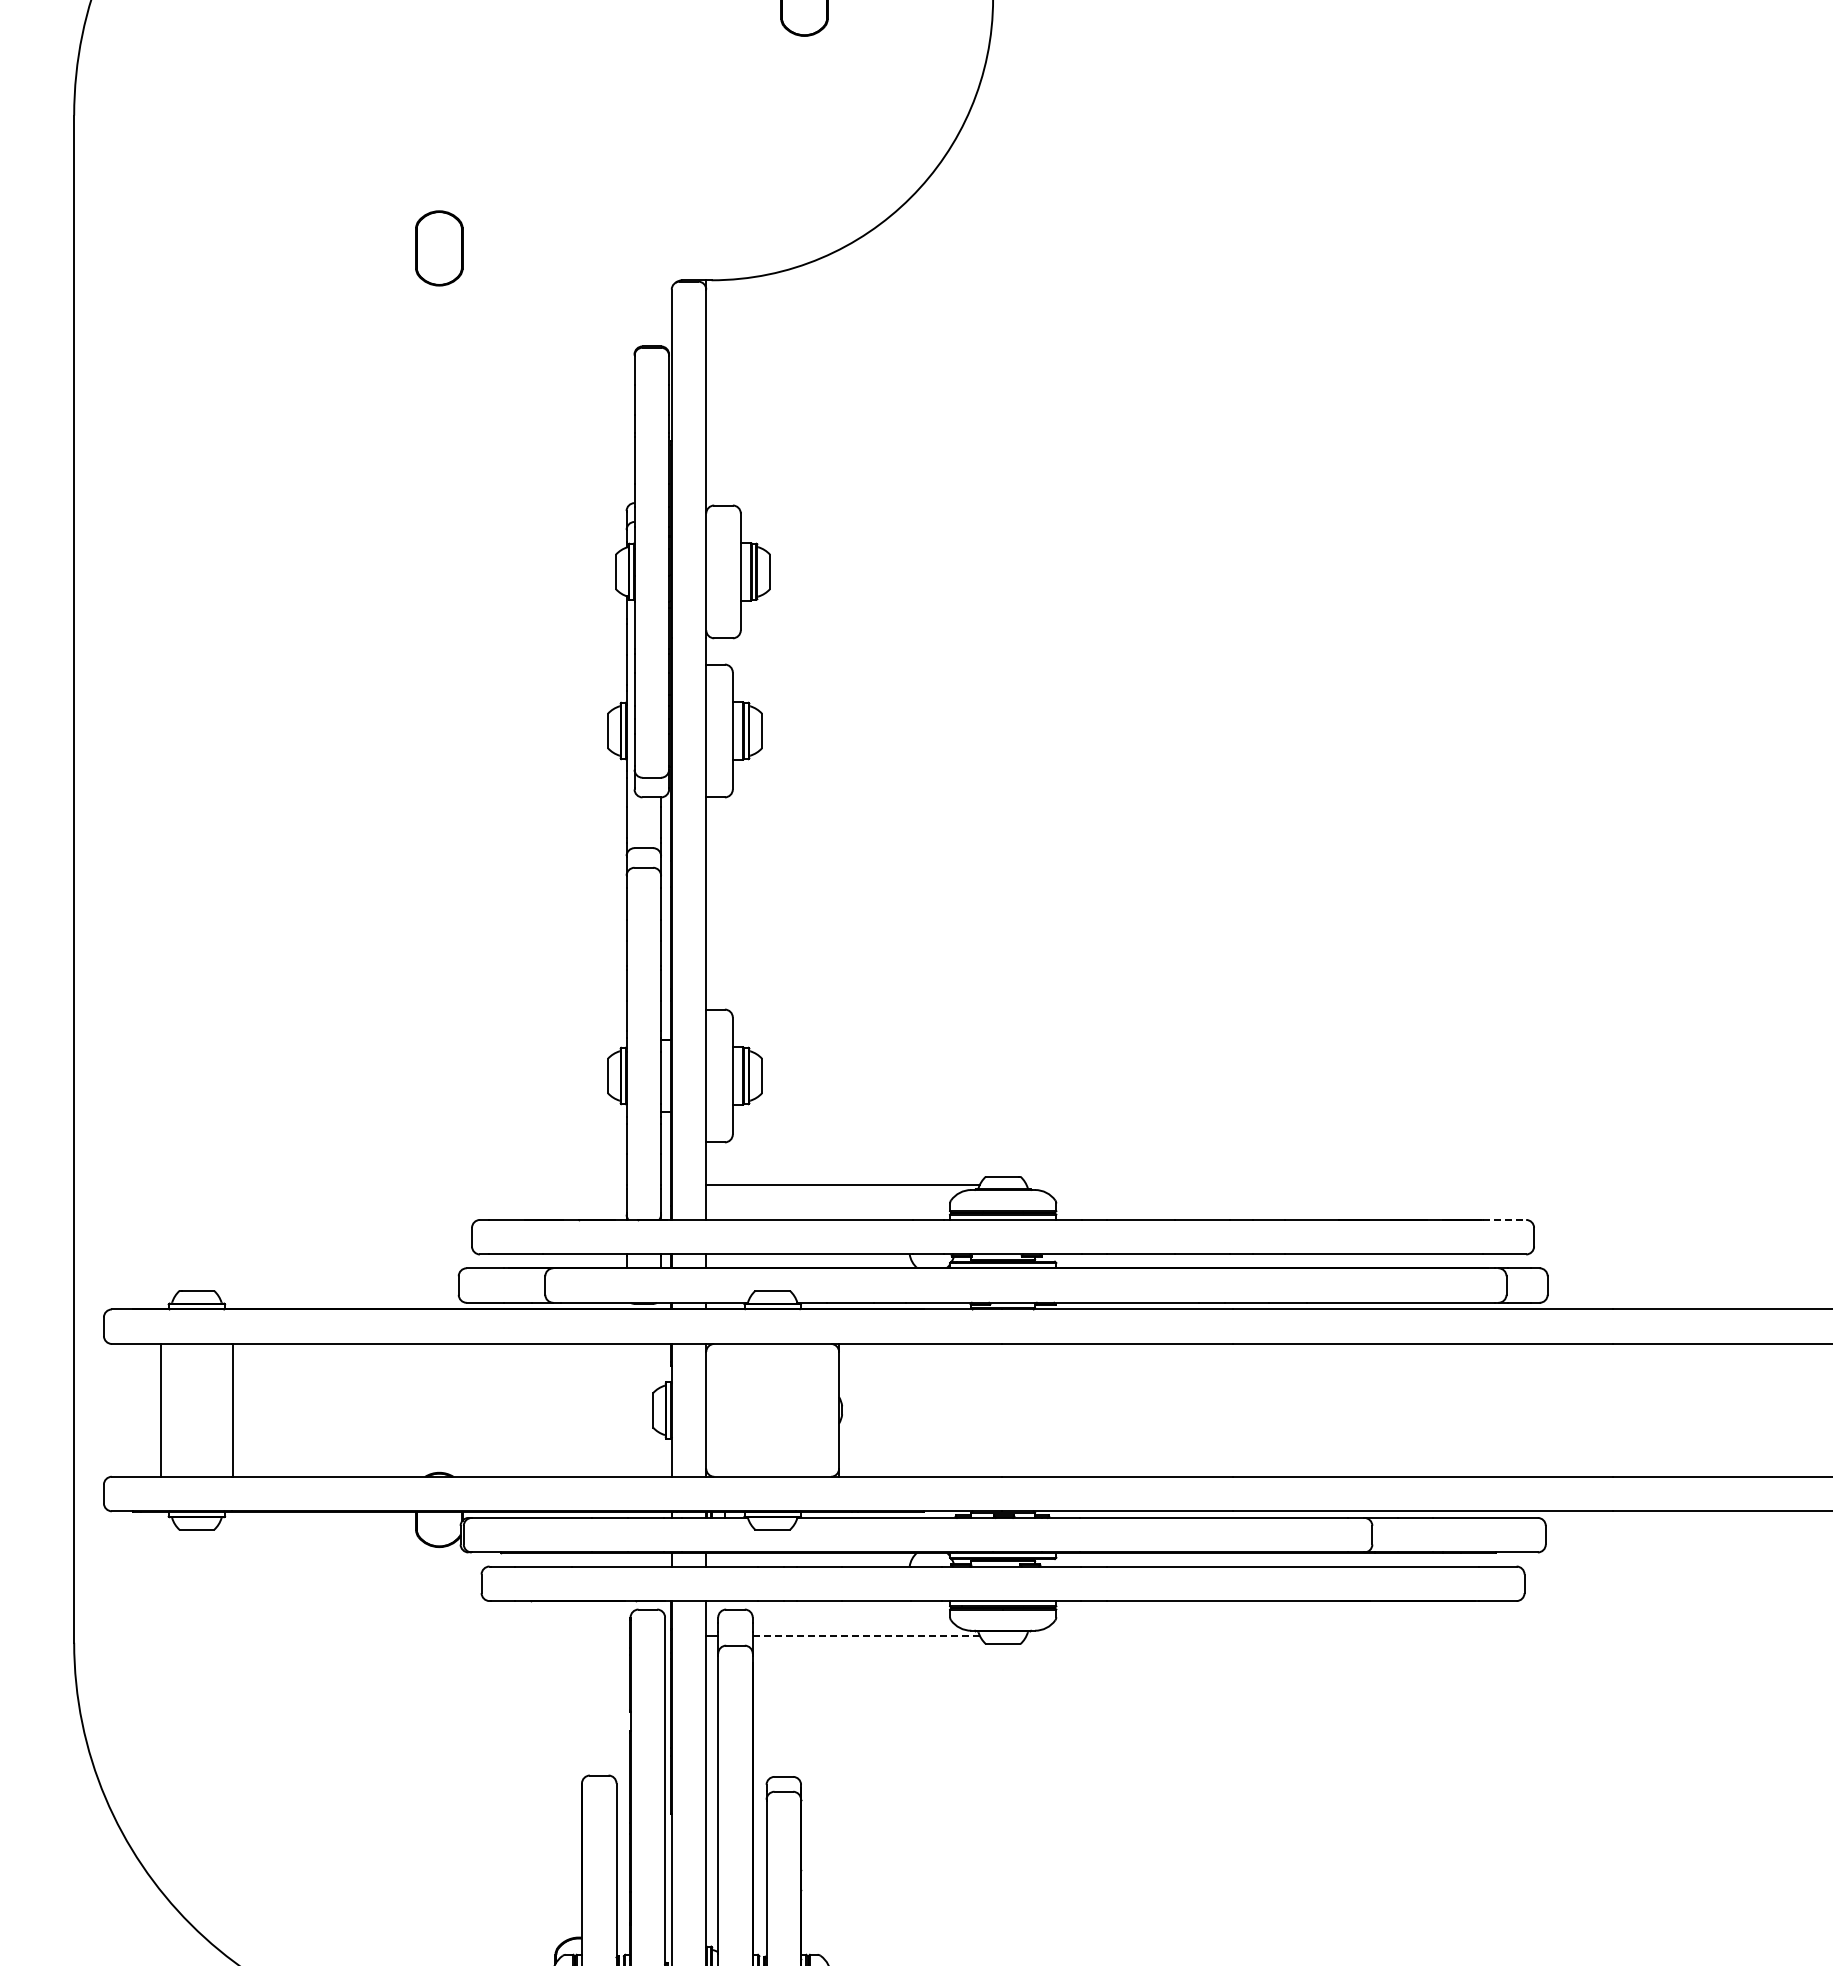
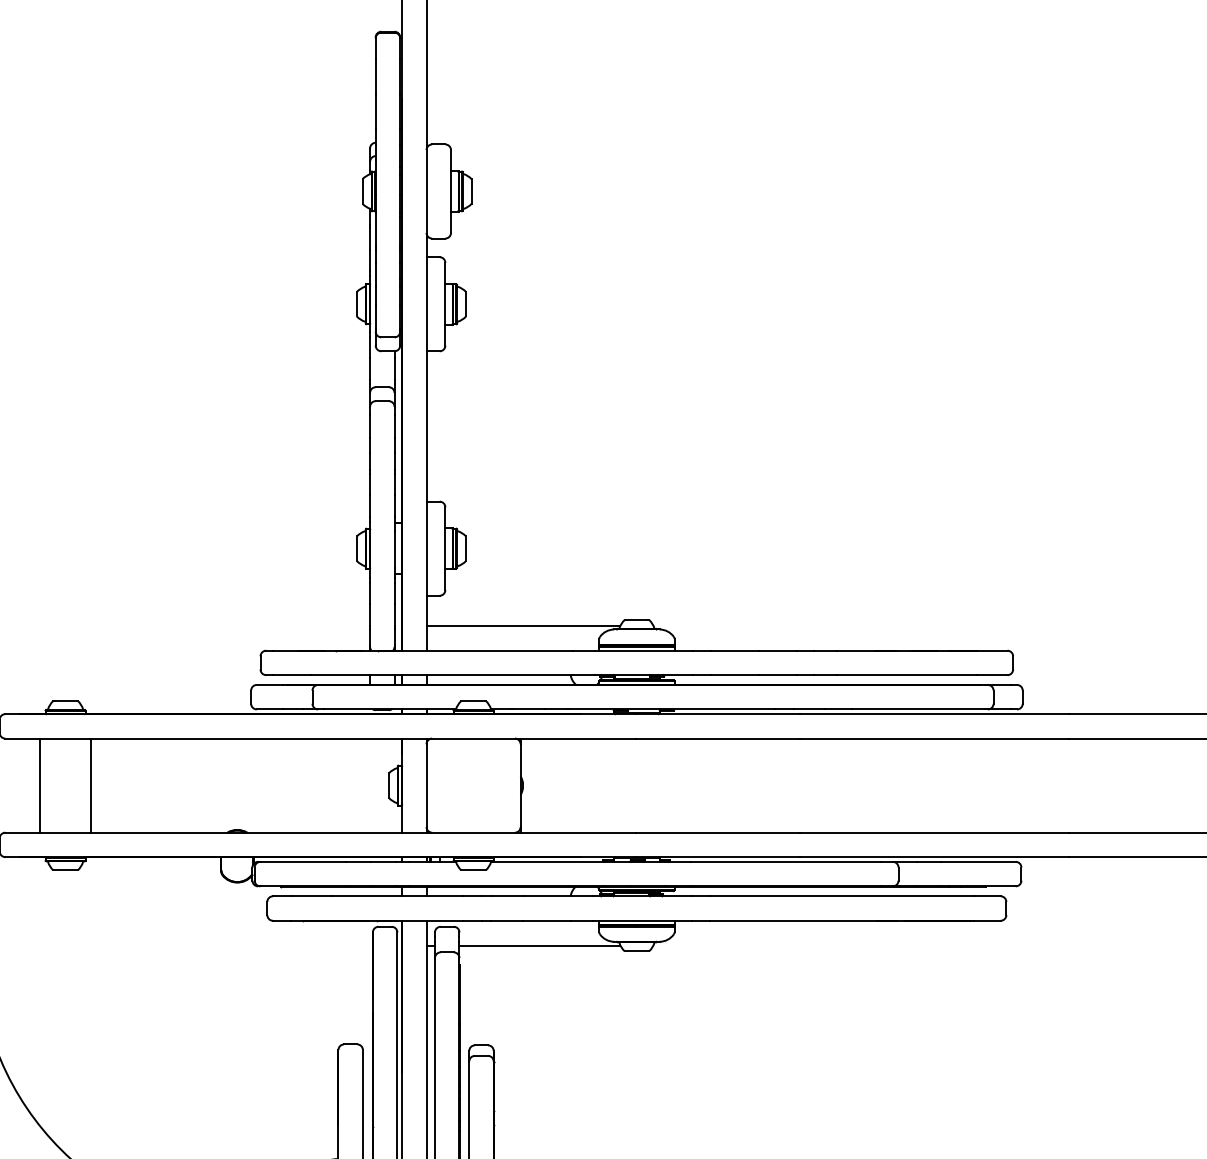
line: (1504, 1219) -> (992, 650), dashed -> solid
line: (866, 1636) -> (540, 945), dashed -> solid

